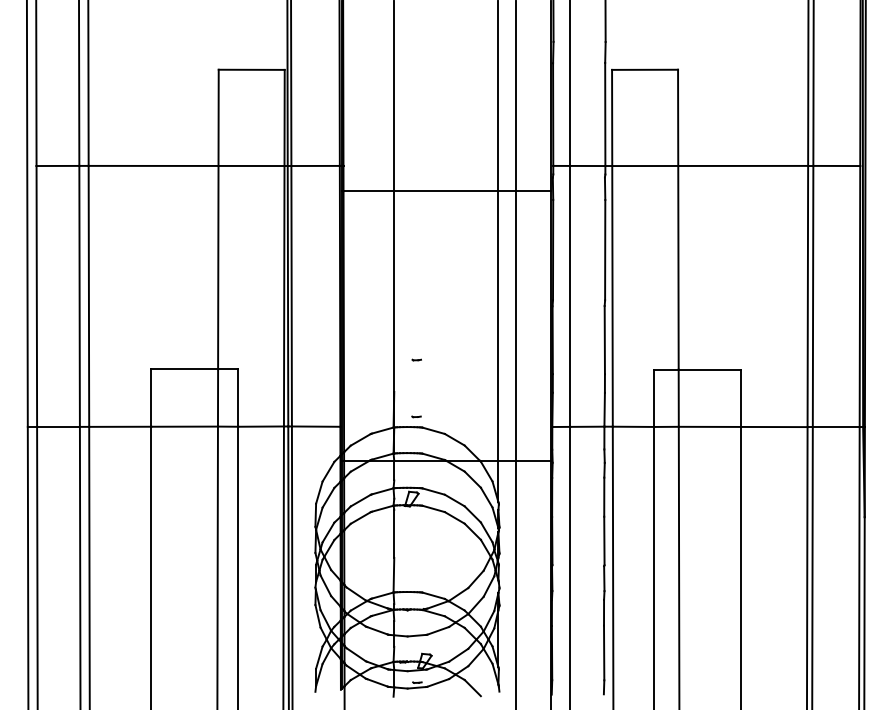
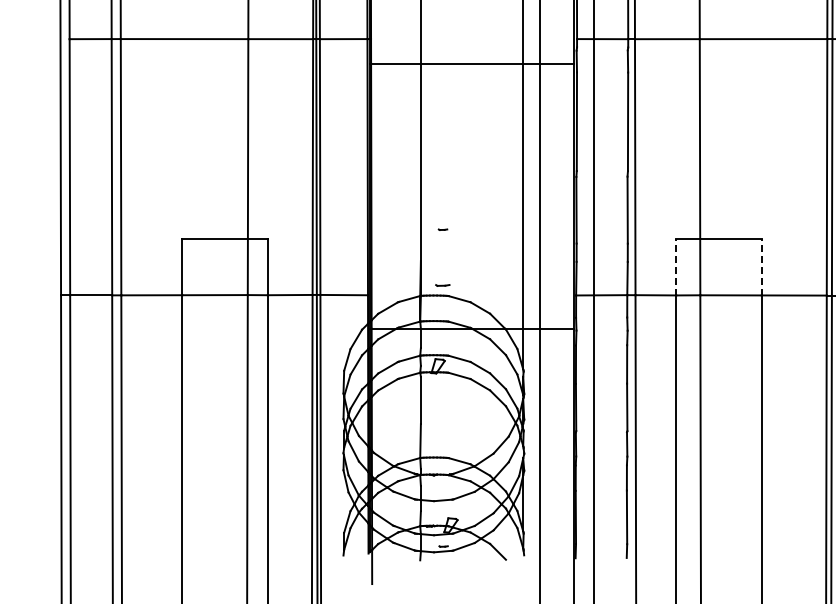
line: (654, 398) -> (676, 267), solid -> dashed
line: (741, 398) -> (761, 267), solid -> dashed
part: (416, 416) -> (442, 285), size x1.6

